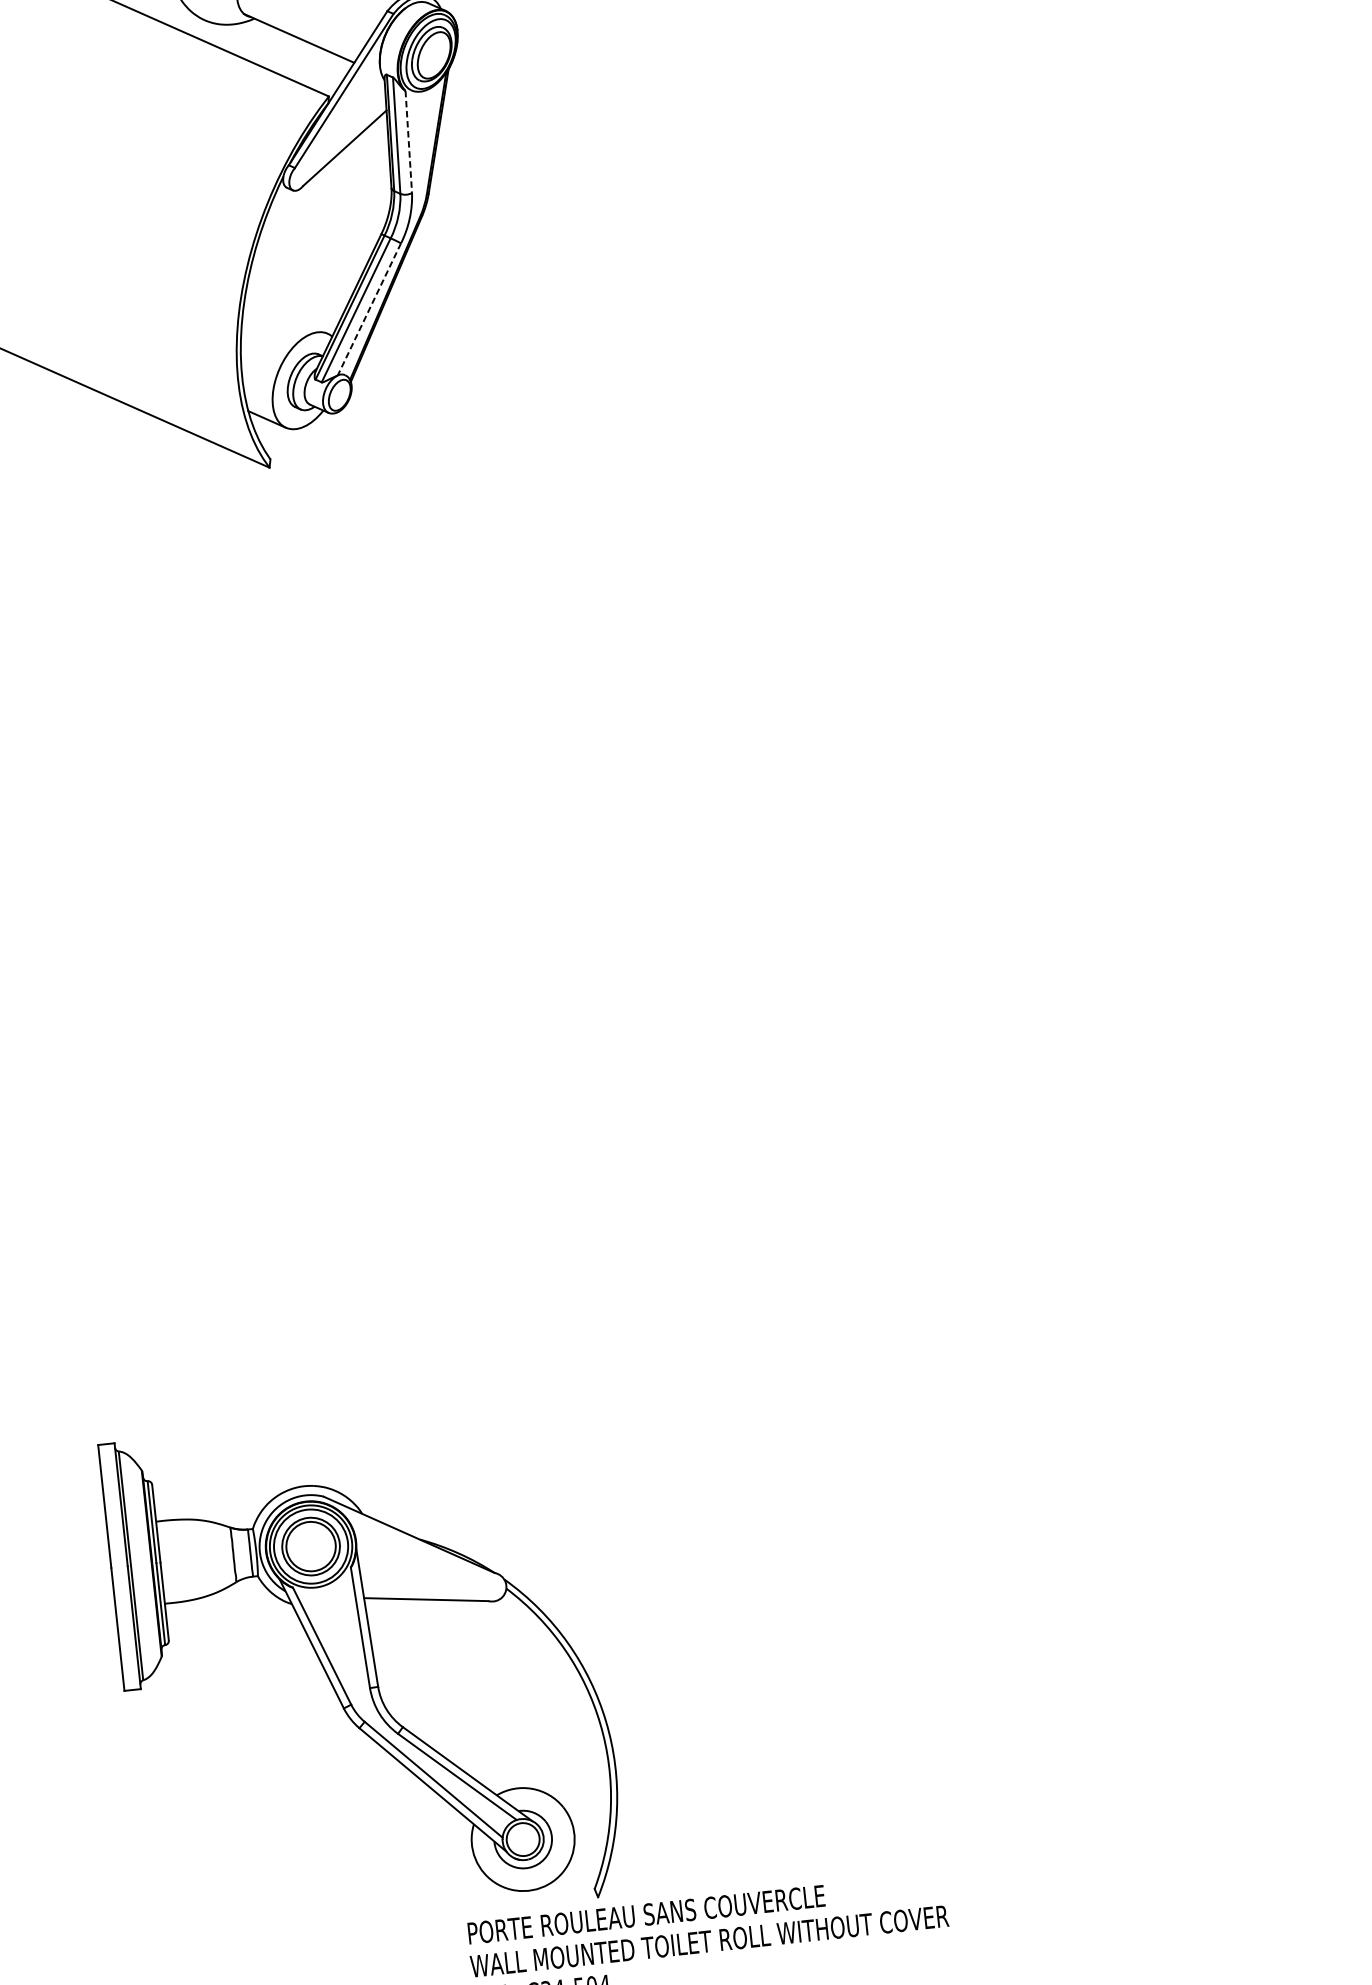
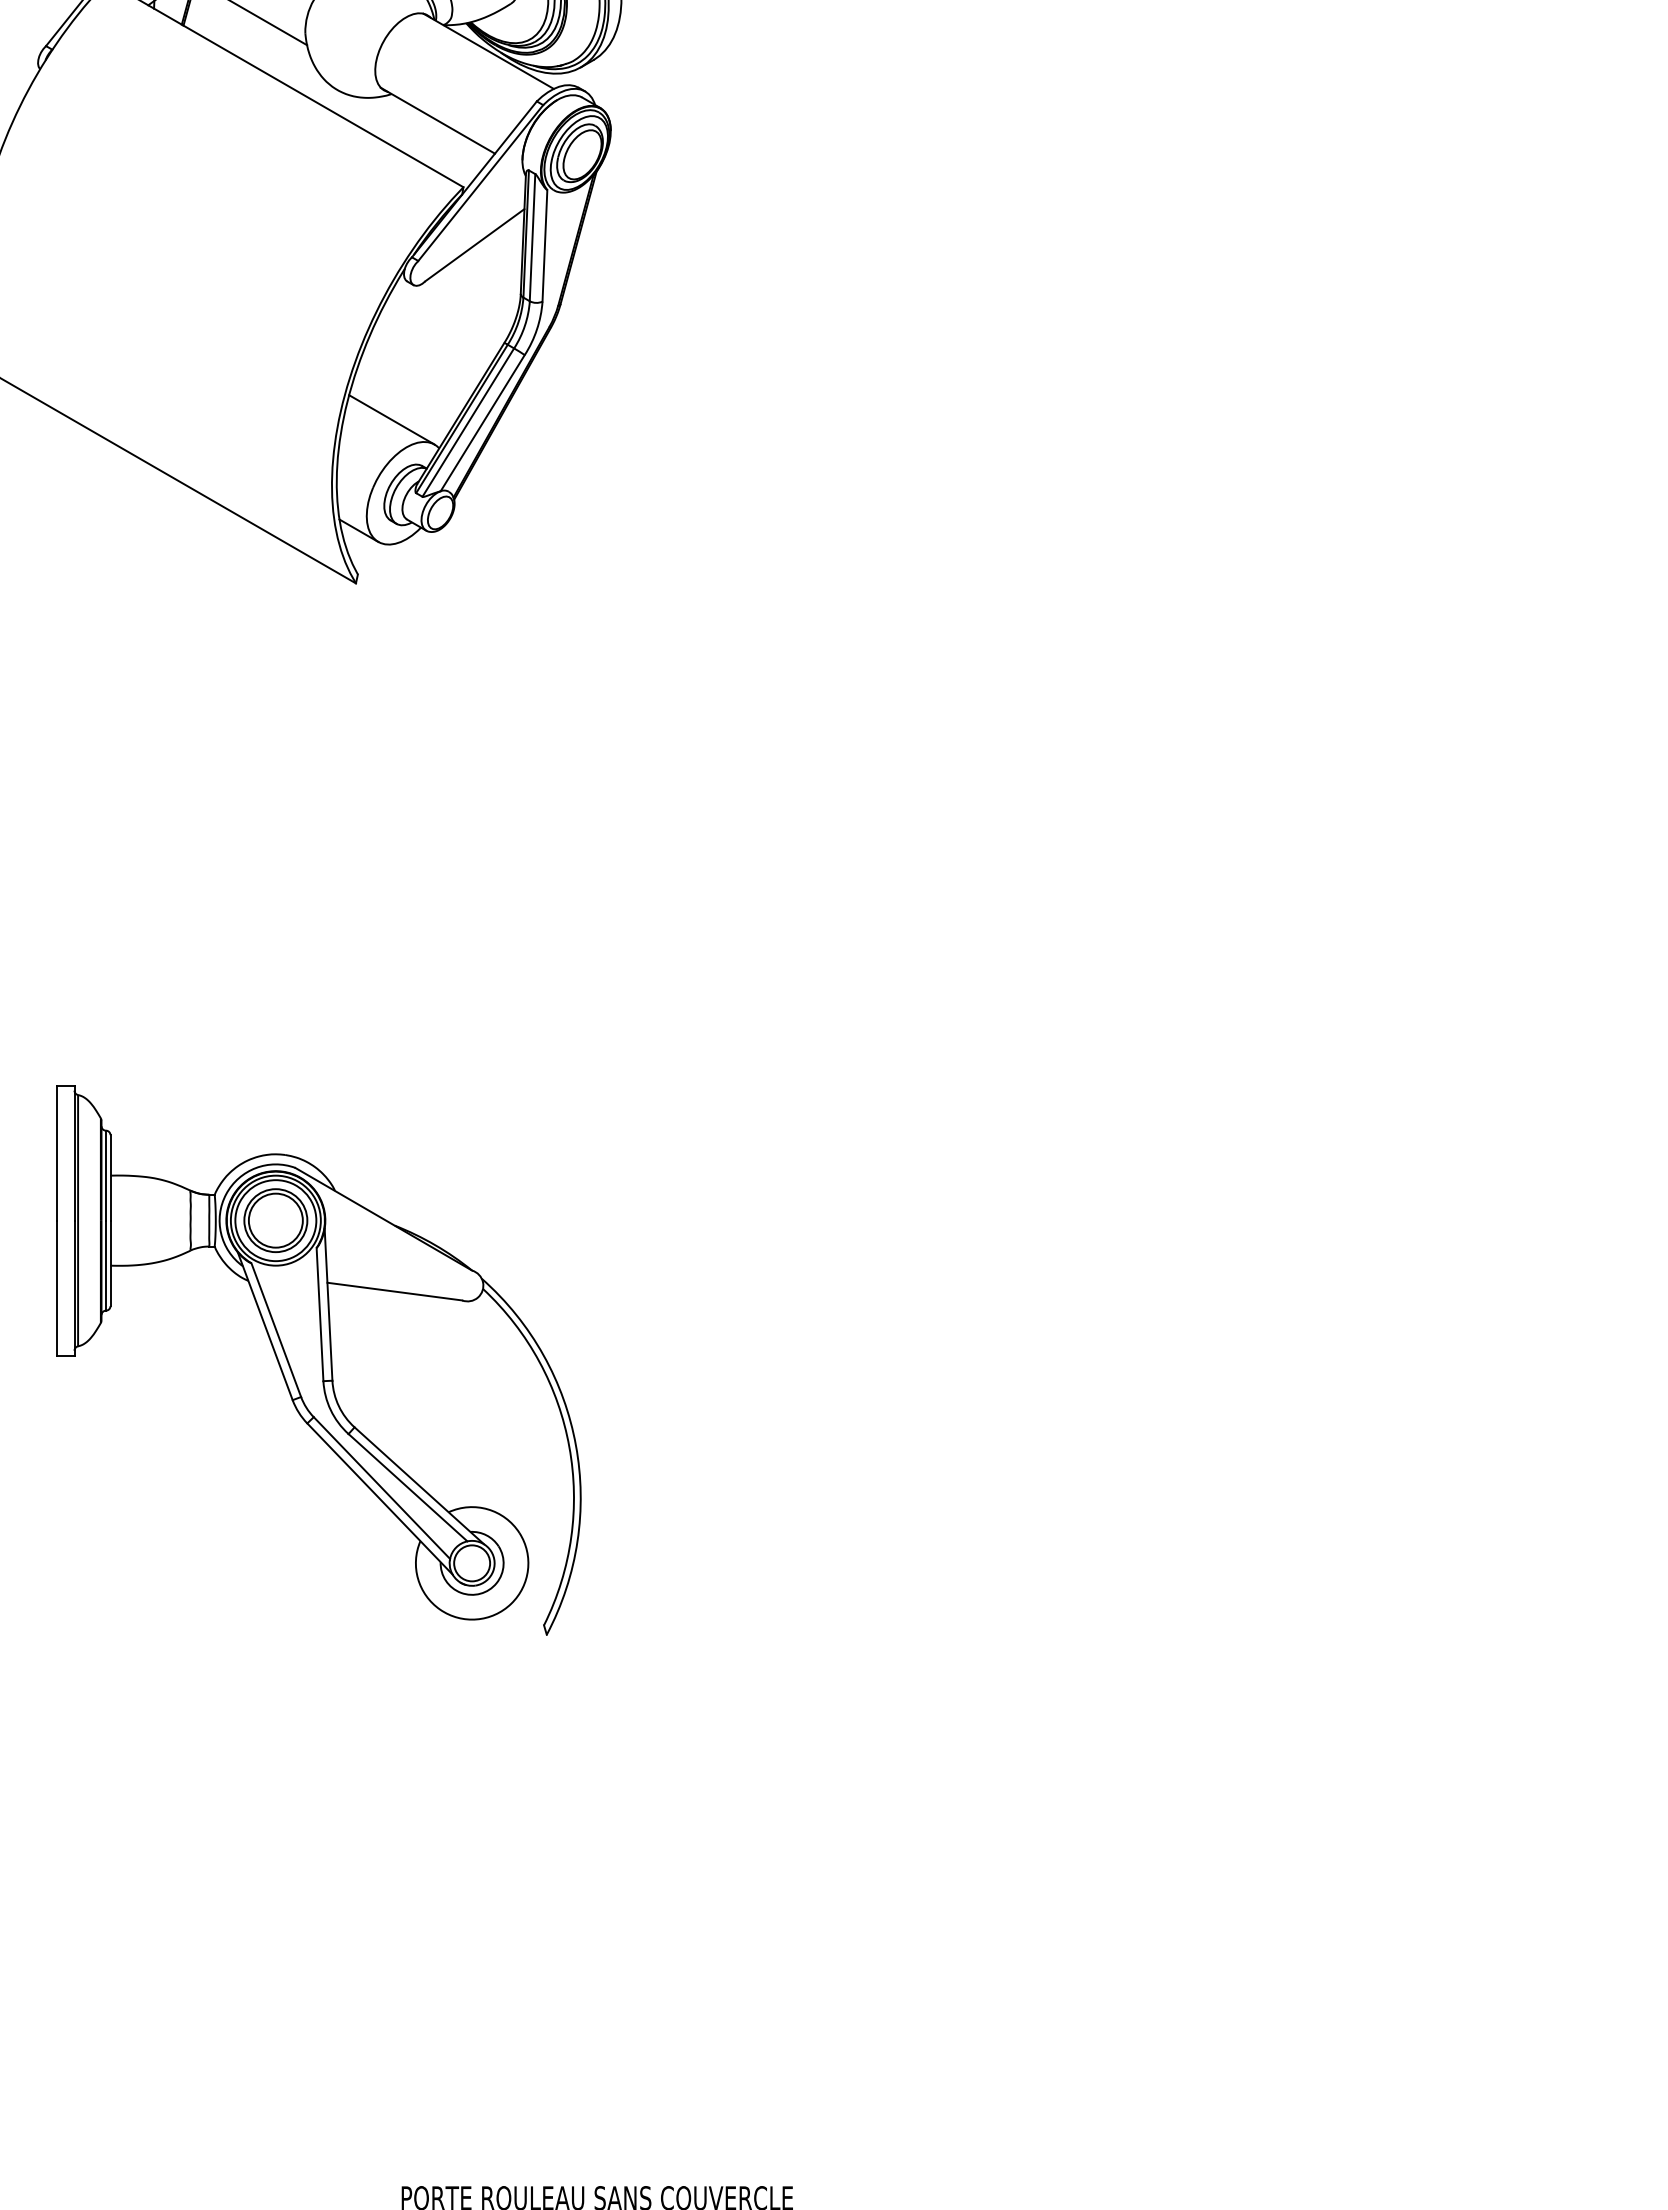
line: (408, 141) -> (544, 245), dashed -> solid
line: (369, 309) -> (482, 423), dashed -> solid
line: (285, 314) -> (391, 419), added
part: (363, 1669) -> (318, 1360), moved

